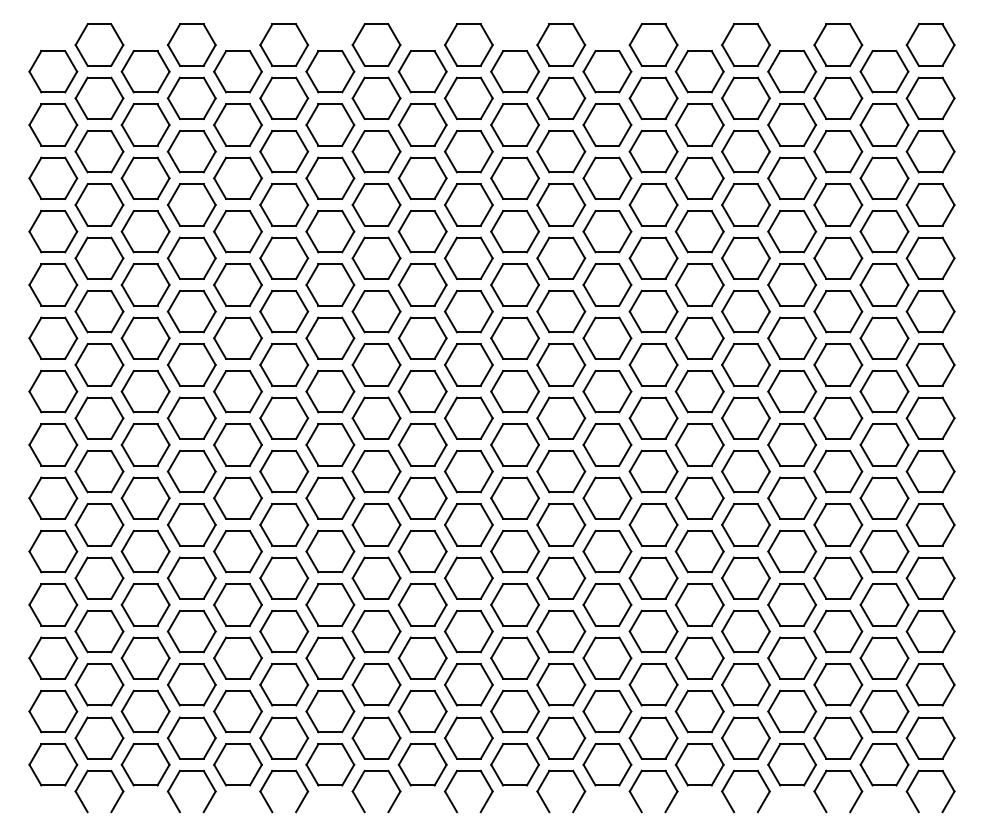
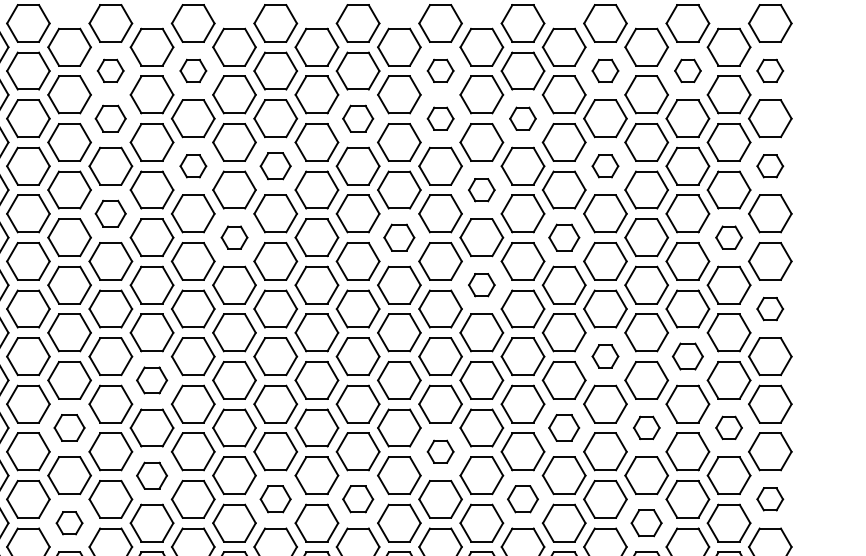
part: (191, 97) -> (110, 70), size x0.6
part: (284, 97) -> (193, 70), size x0.6
part: (561, 97) -> (440, 70), size x0.6
part: (745, 97) -> (605, 70), size x0.6
part: (838, 97) -> (688, 70), size x0.6
part: (930, 97) -> (770, 70), size x0.6
part: (191, 151) -> (110, 118), size x0.7
part: (468, 151) -> (357, 118), size x0.7
part: (561, 151) -> (440, 118), size x0.6
part: (653, 151) -> (522, 118), size x0.6
part: (284, 204) -> (193, 165), size x0.6
part: (376, 204) -> (275, 165), size x0.7
part: (745, 204) -> (605, 165), size x0.6
part: (930, 204) -> (770, 165), size x0.6
part: (607, 231) -> (481, 189), size x0.6
part: (191, 257) -> (110, 213), size x0.7
part: (330, 284) -> (234, 237), size x0.6
part: (514, 284) -> (398, 237), size x0.7
part: (699, 284) -> (563, 237), size x0.7
part: (884, 284) -> (729, 237), size x0.6
part: (607, 337) -> (481, 284), size x0.6
part: (930, 364) -> (770, 308), size x0.6
part: (745, 417) -> (605, 355), size x0.6
part: (838, 417) -> (688, 355), size x0.7
part: (237, 444) -> (151, 380), size x0.7
part: (145, 497) -> (69, 427), size x0.7
part: (699, 497) -> (563, 427), size x0.7
part: (792, 497) -> (646, 427), size x0.6
part: (884, 497) -> (729, 427), size x0.6
part: (561, 524) -> (440, 451), size x0.6
part: (237, 551) -> (151, 475), size x0.7
part: (376, 577) -> (275, 498), size x0.7
part: (468, 577) -> (357, 498), size x0.7
part: (653, 577) -> (522, 498), size x0.7
part: (930, 577) -> (770, 498), size x0.6
part: (145, 604) -> (69, 522), size x0.6
part: (791, 604) -> (646, 522), size x0.7

